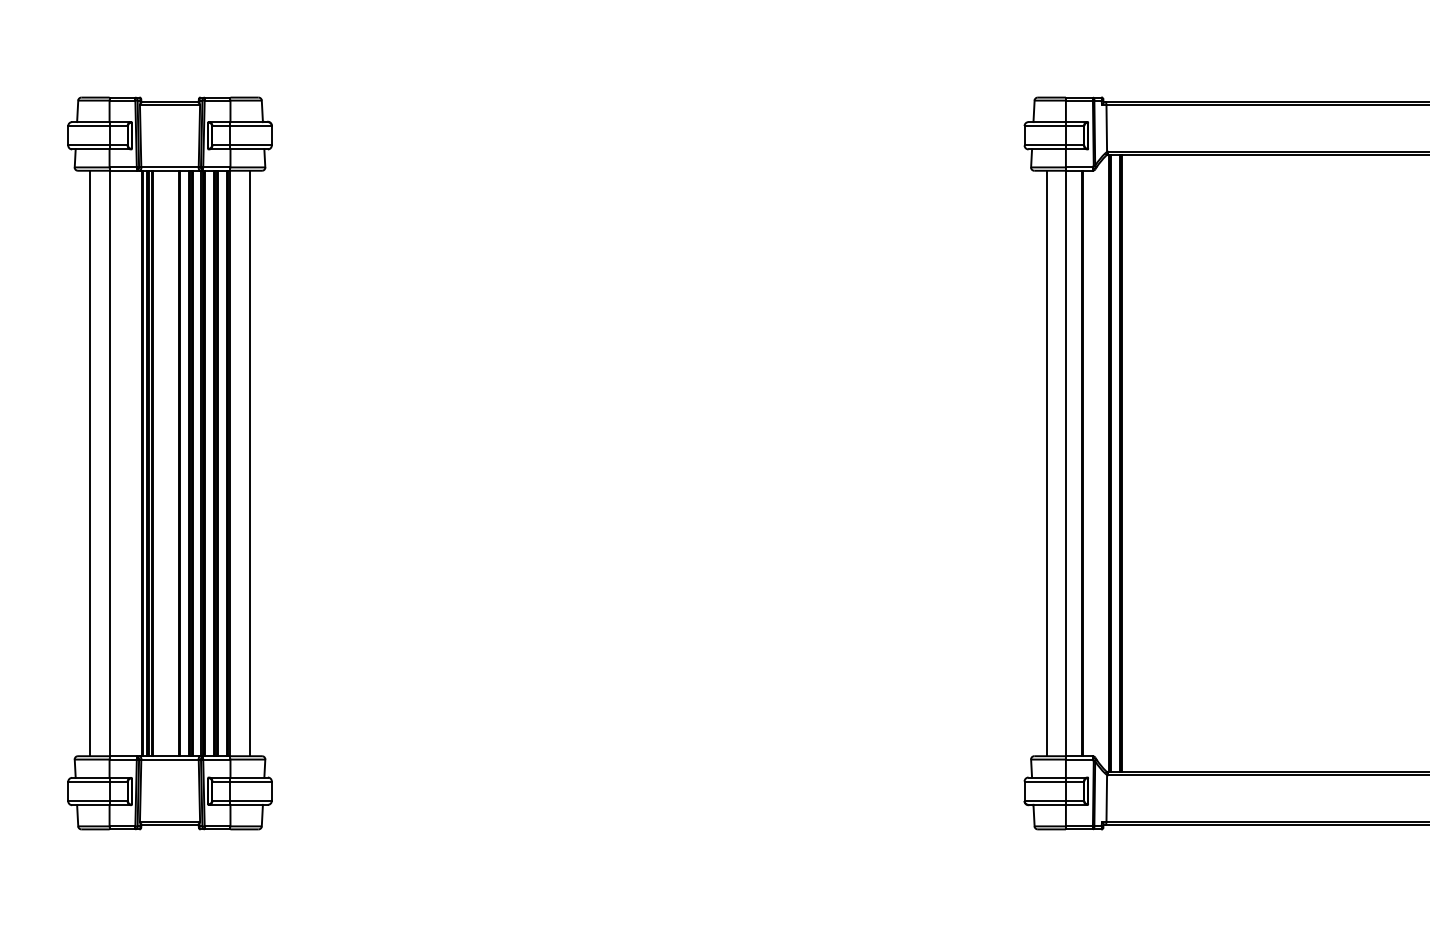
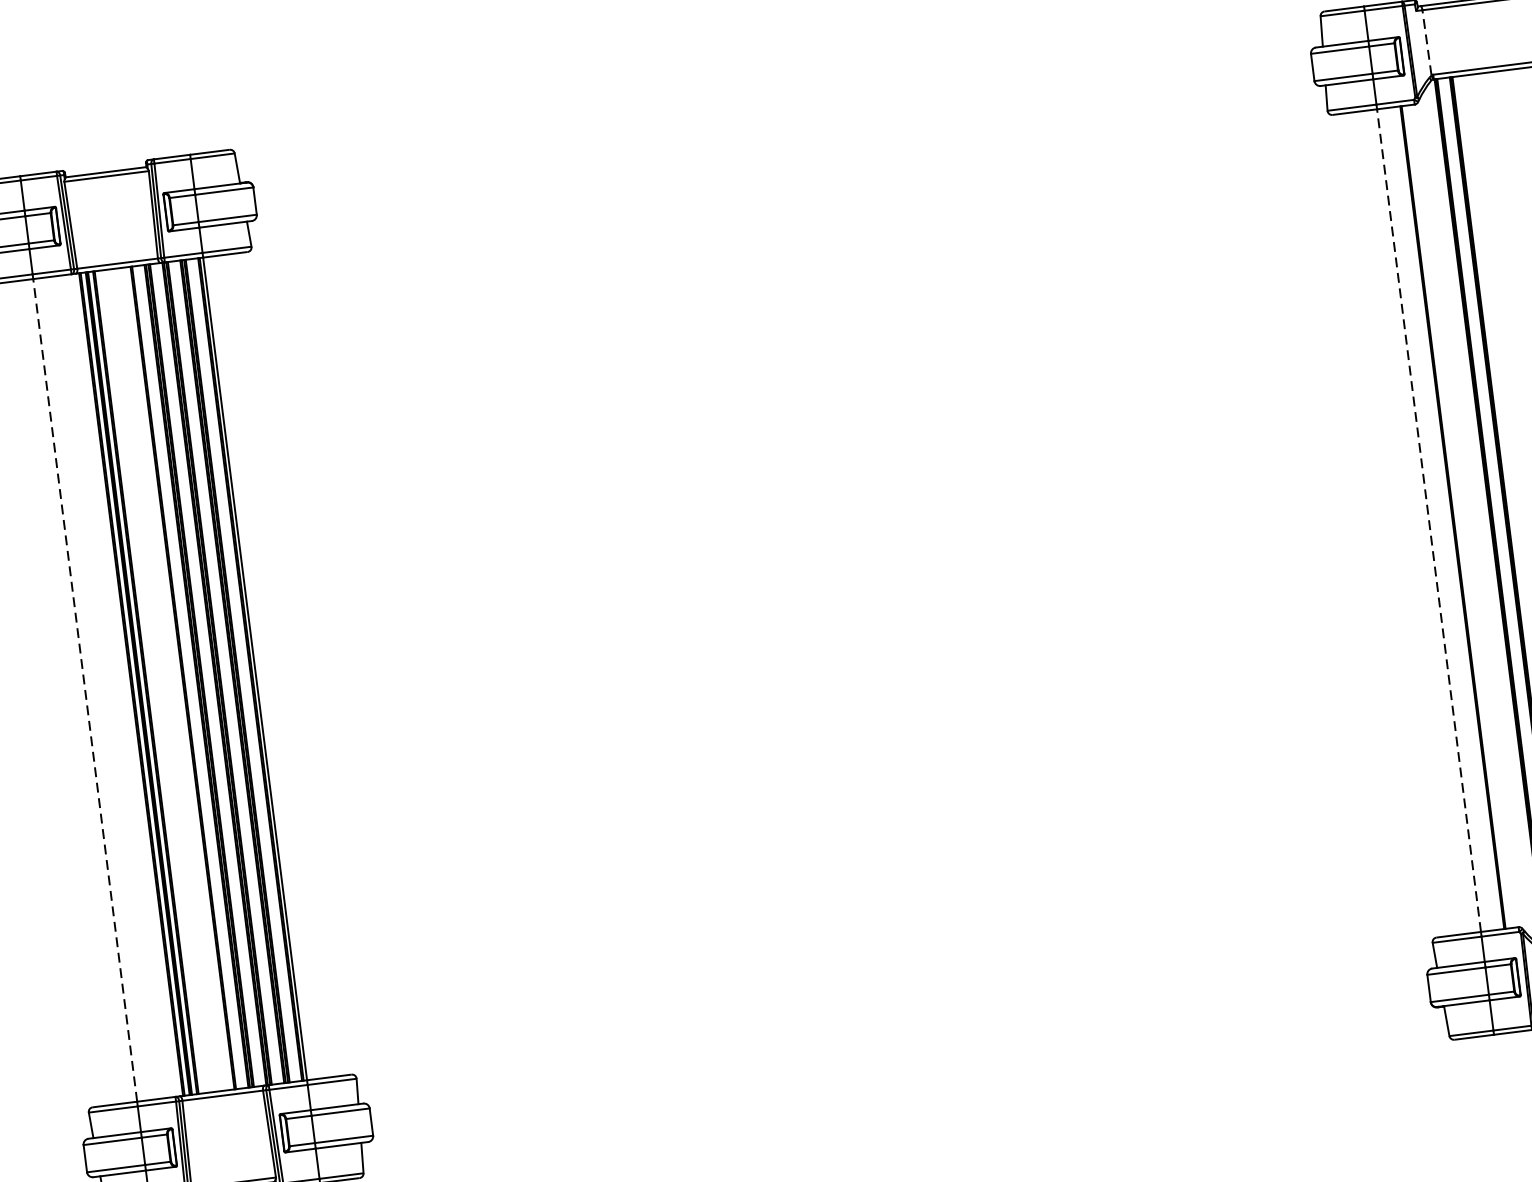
line: (1106, 128) -> (1426, 42), solid -> dashed
line: (90, 463) -> (58, 693), removed
line: (109, 463) -> (85, 690), solid -> dashed
line: (249, 463) -> (281, 665), removed
line: (1046, 463) -> (1401, 524), removed
line: (1065, 463) -> (1428, 520), solid -> dashed

